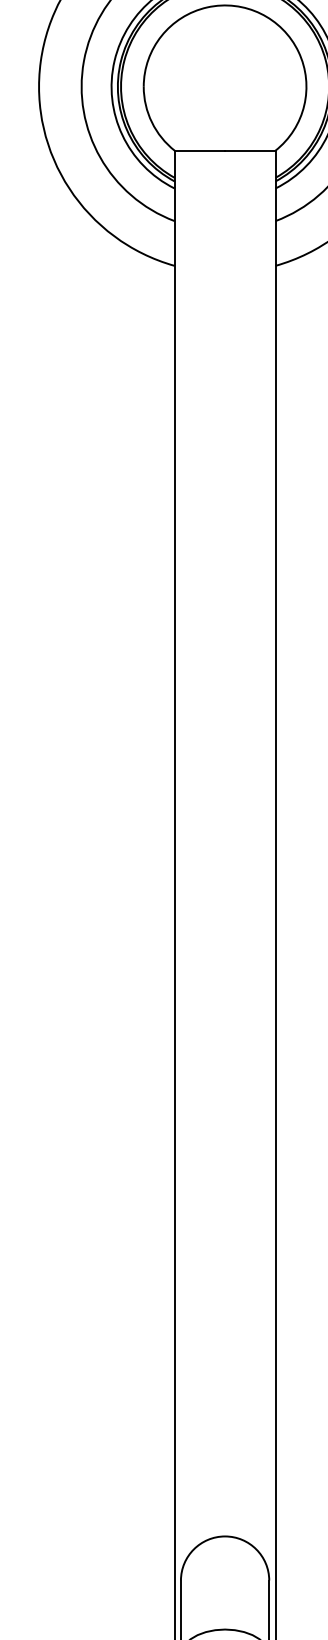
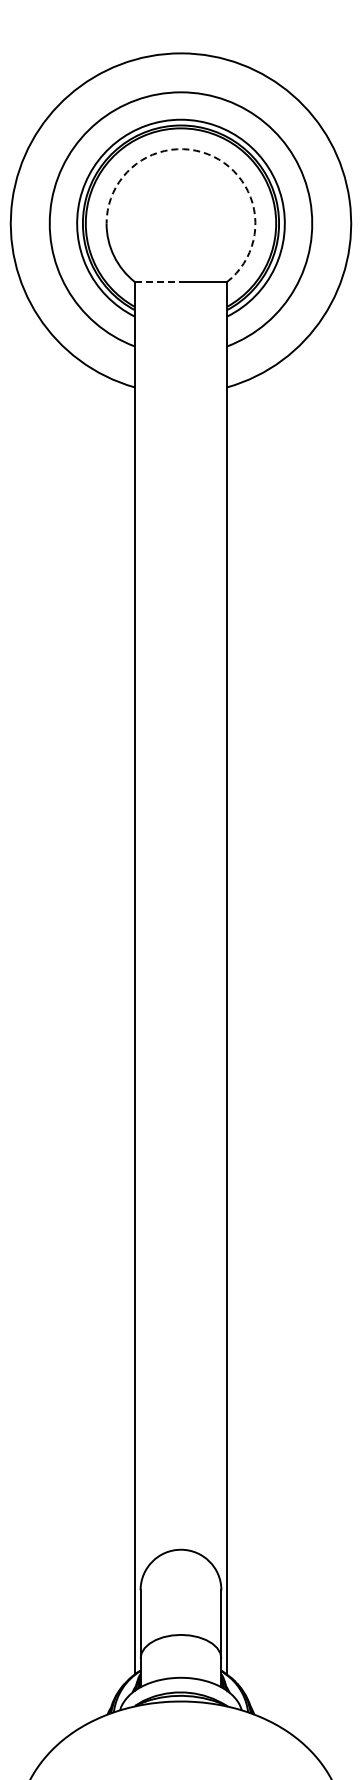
arc: (260, 13) -> (213, 156), solid -> dashed
line: (200, 151) -> (158, 282), solid -> dashed

